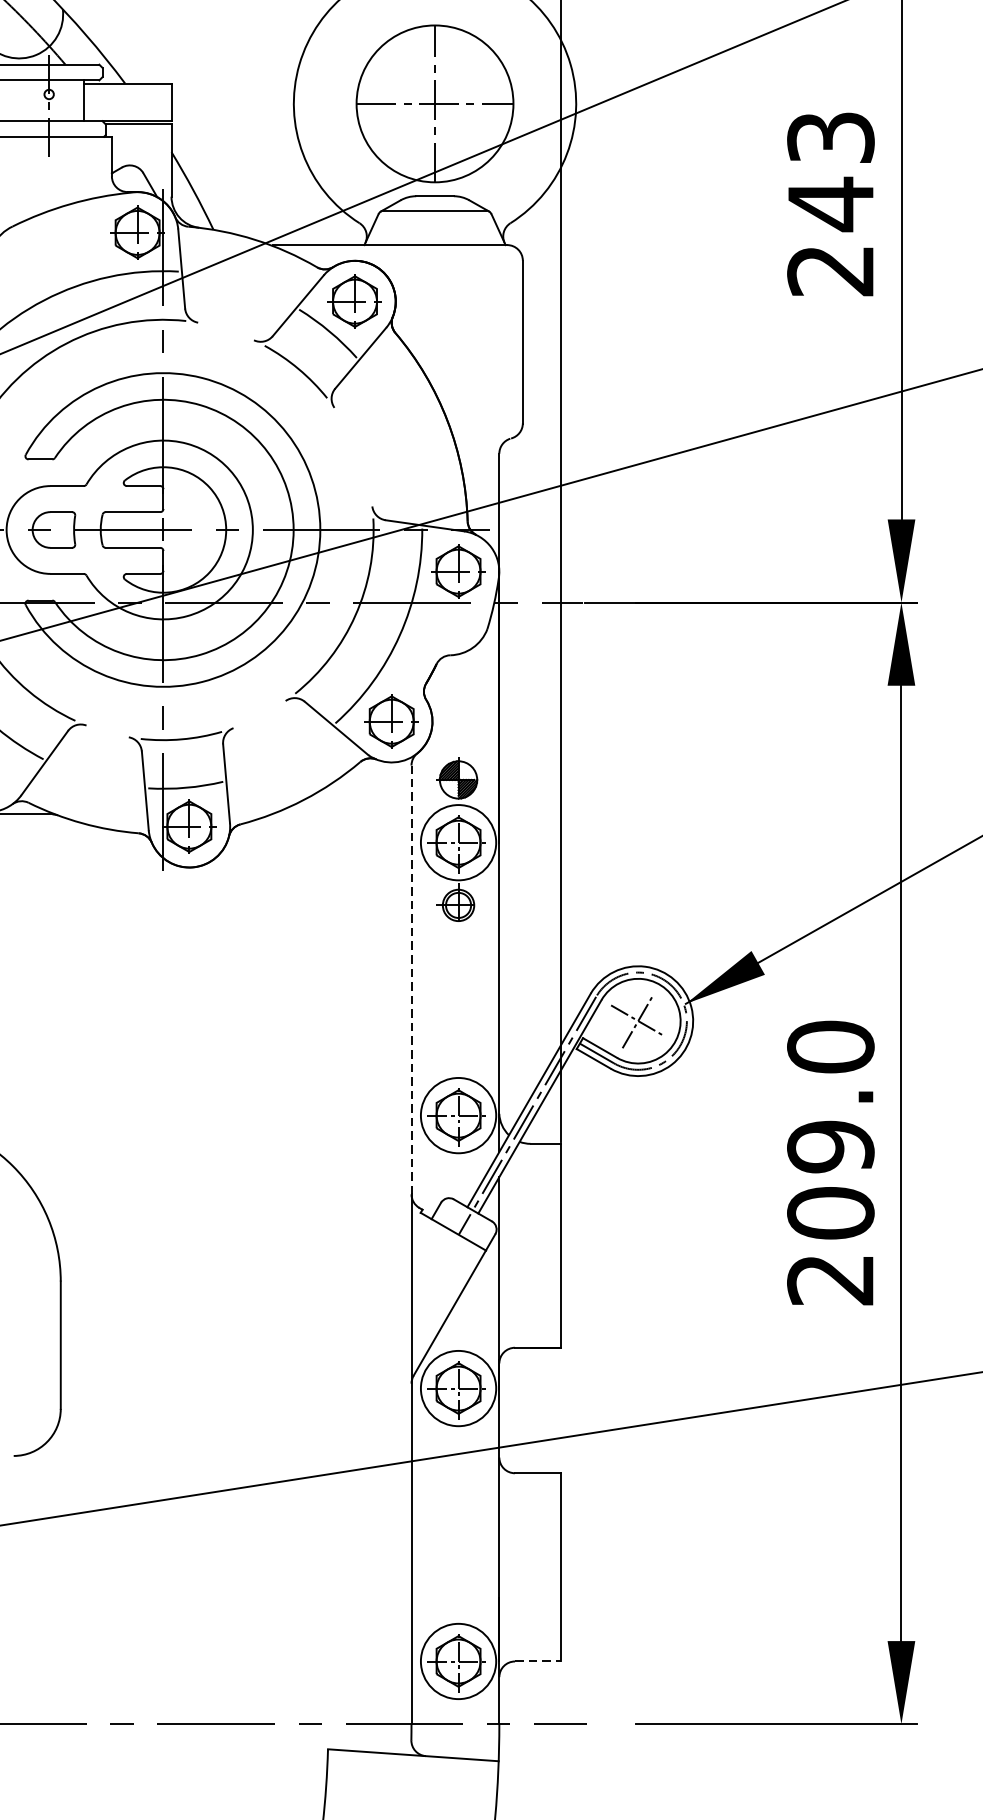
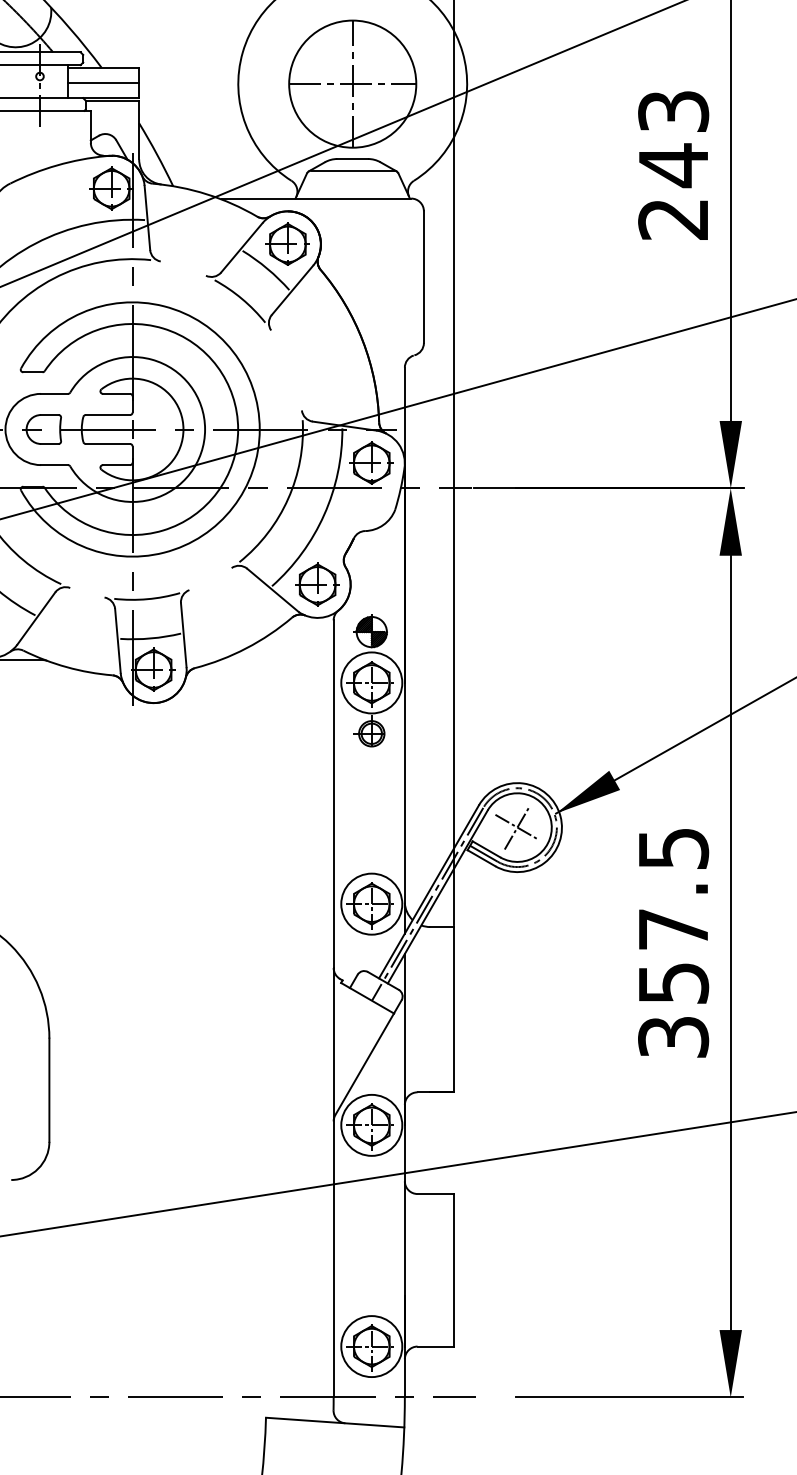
line: (127, 101) -> (103, 82), added
line: (411, 980) -> (333, 794), dashed -> solid
text: (830, 1162) -> (673, 942), 209.0 -> 357.5
line: (538, 1661) -> (436, 1346), dashed -> solid

